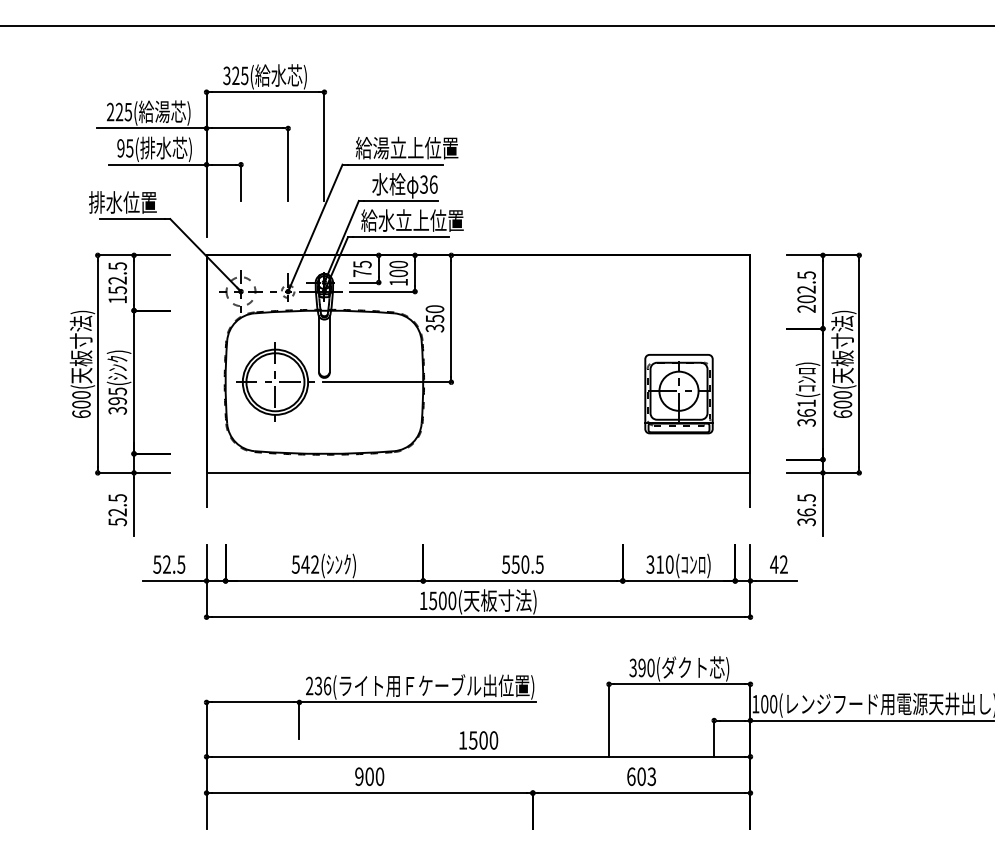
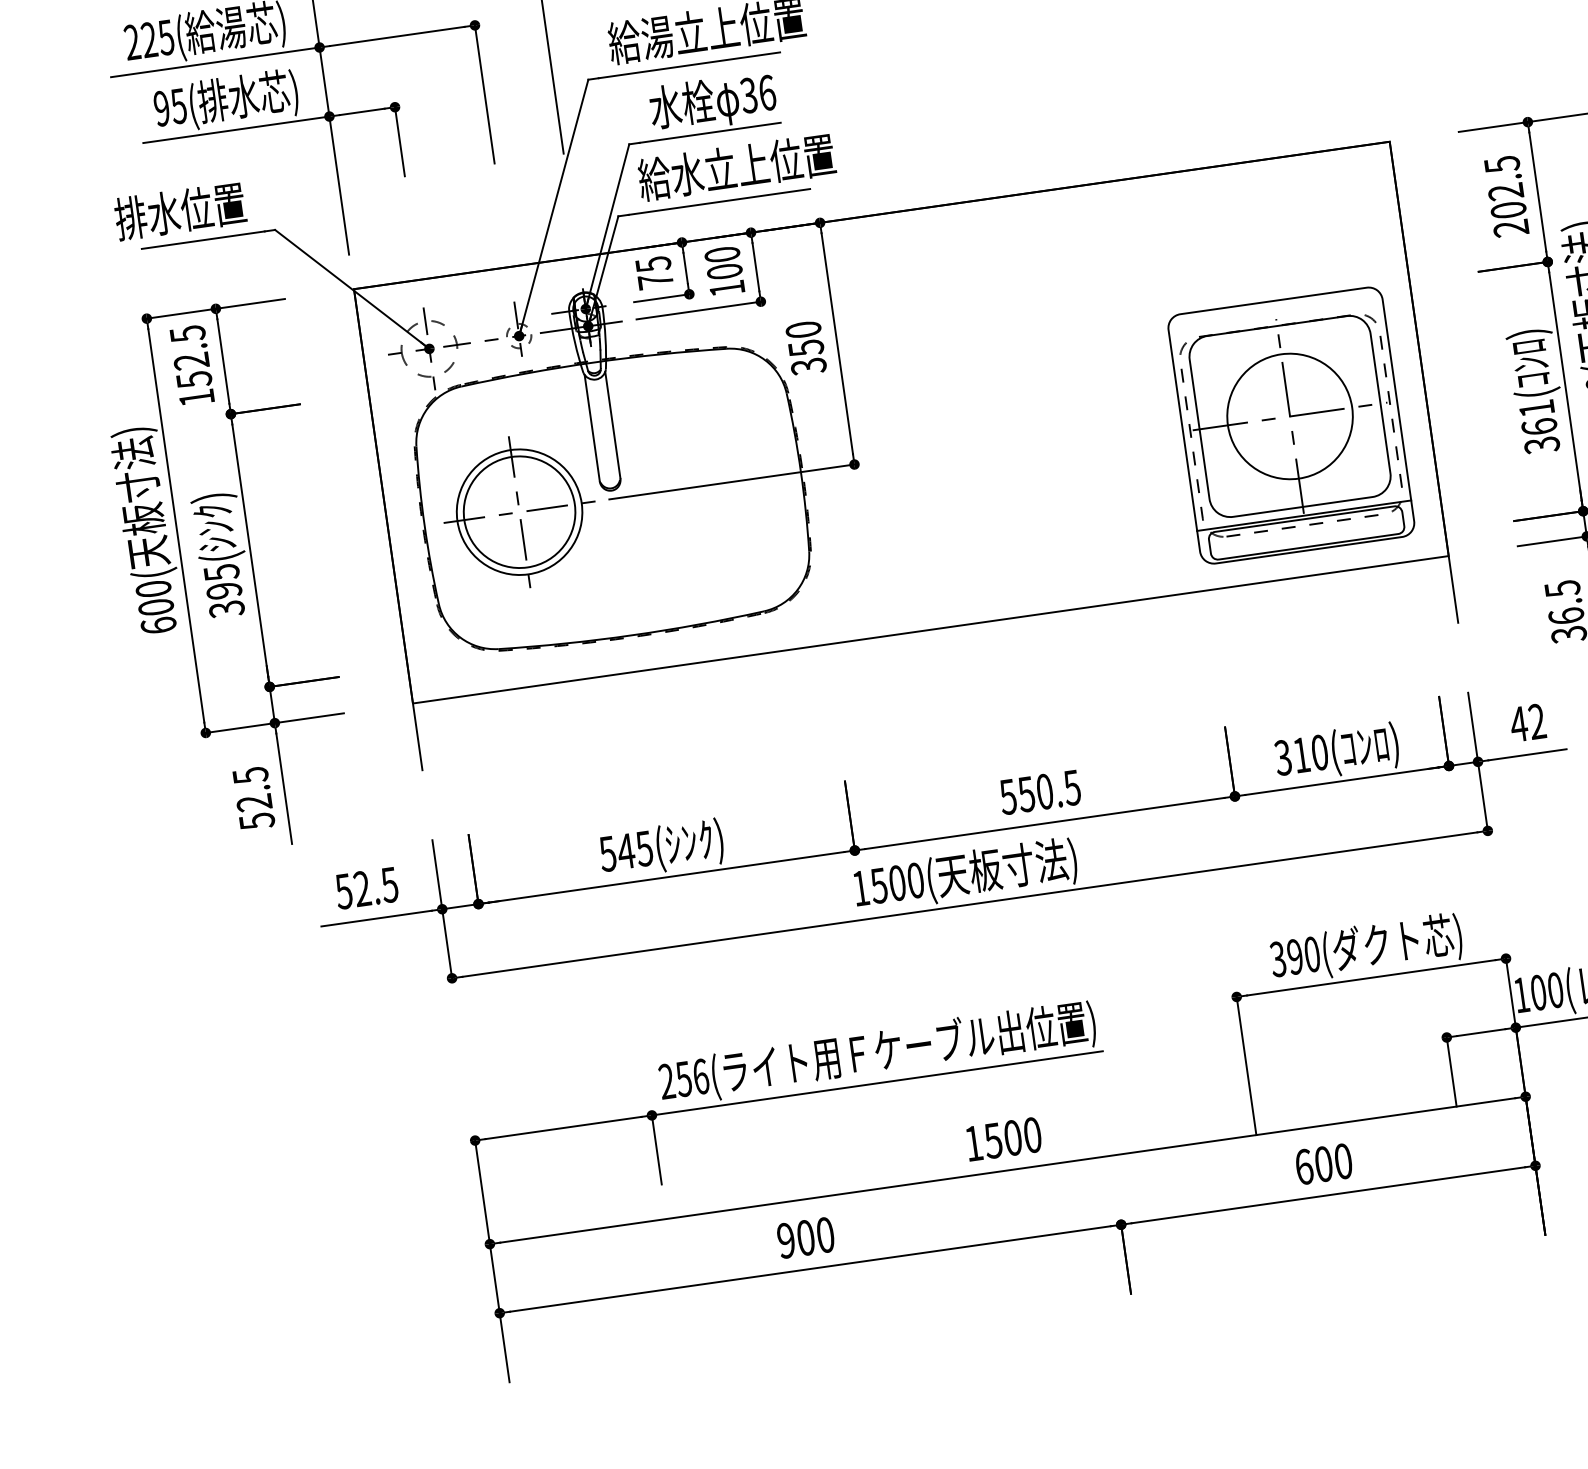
part: (678, 393) -> (1290, 424), size x1.67
text: (315, 564) -> (645, 848), 542( -> 545(
text: (318, 685) -> (683, 1078), 236( -> 256(
text: (651, 776) -> (1342, 1161), 603 -> 600

